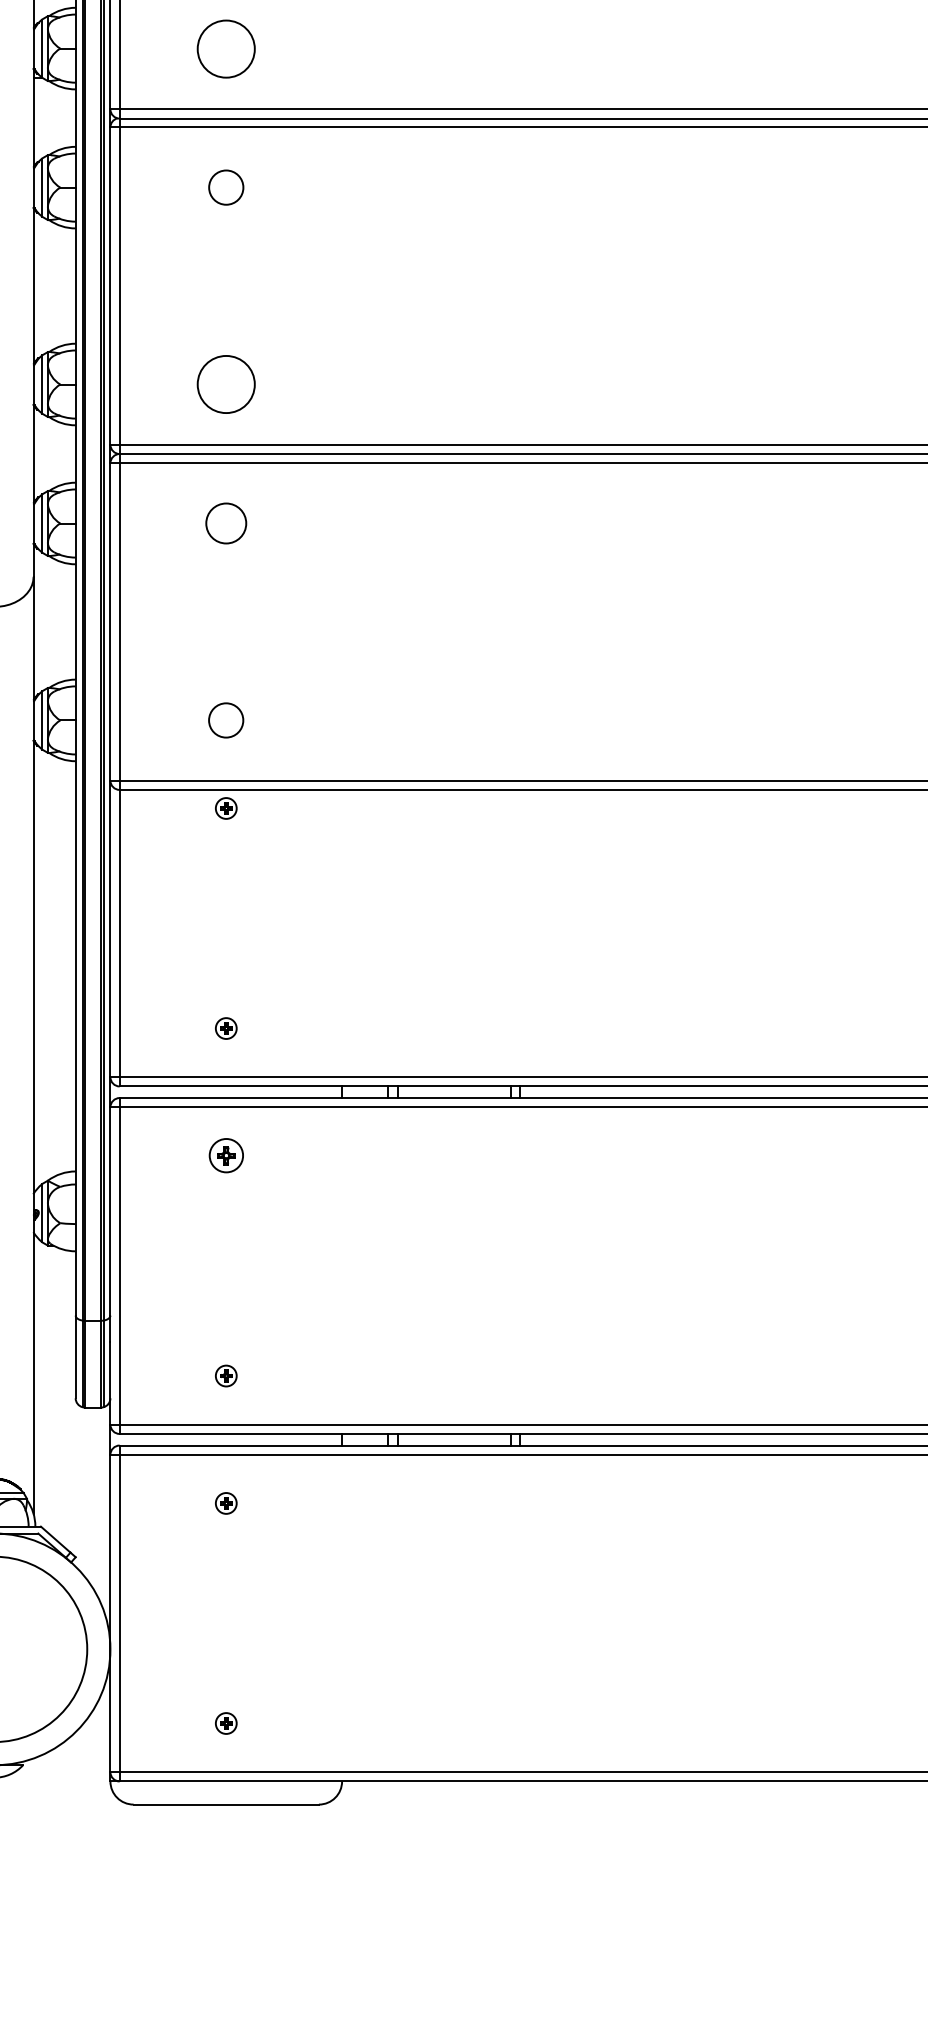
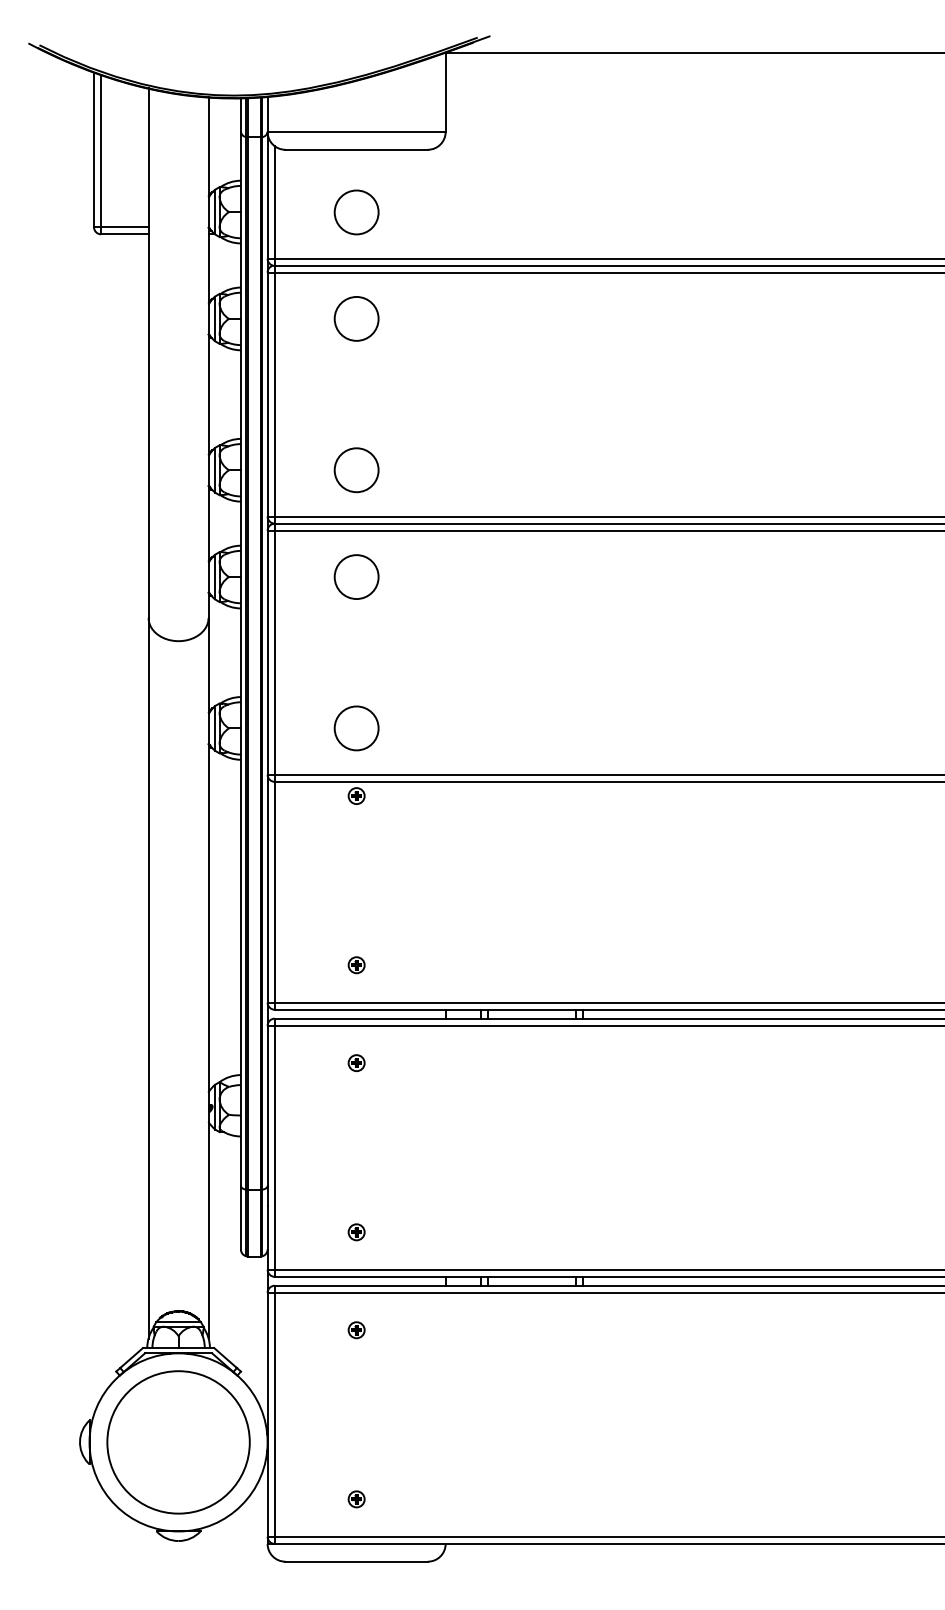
circle: (226, 187) -> (356, 318), size x1.67
circle: (226, 524) -> (356, 577), size x1.43
circle: (226, 720) -> (356, 728), size x1.67
part: (226, 1156) -> (356, 1063), size x0.62

